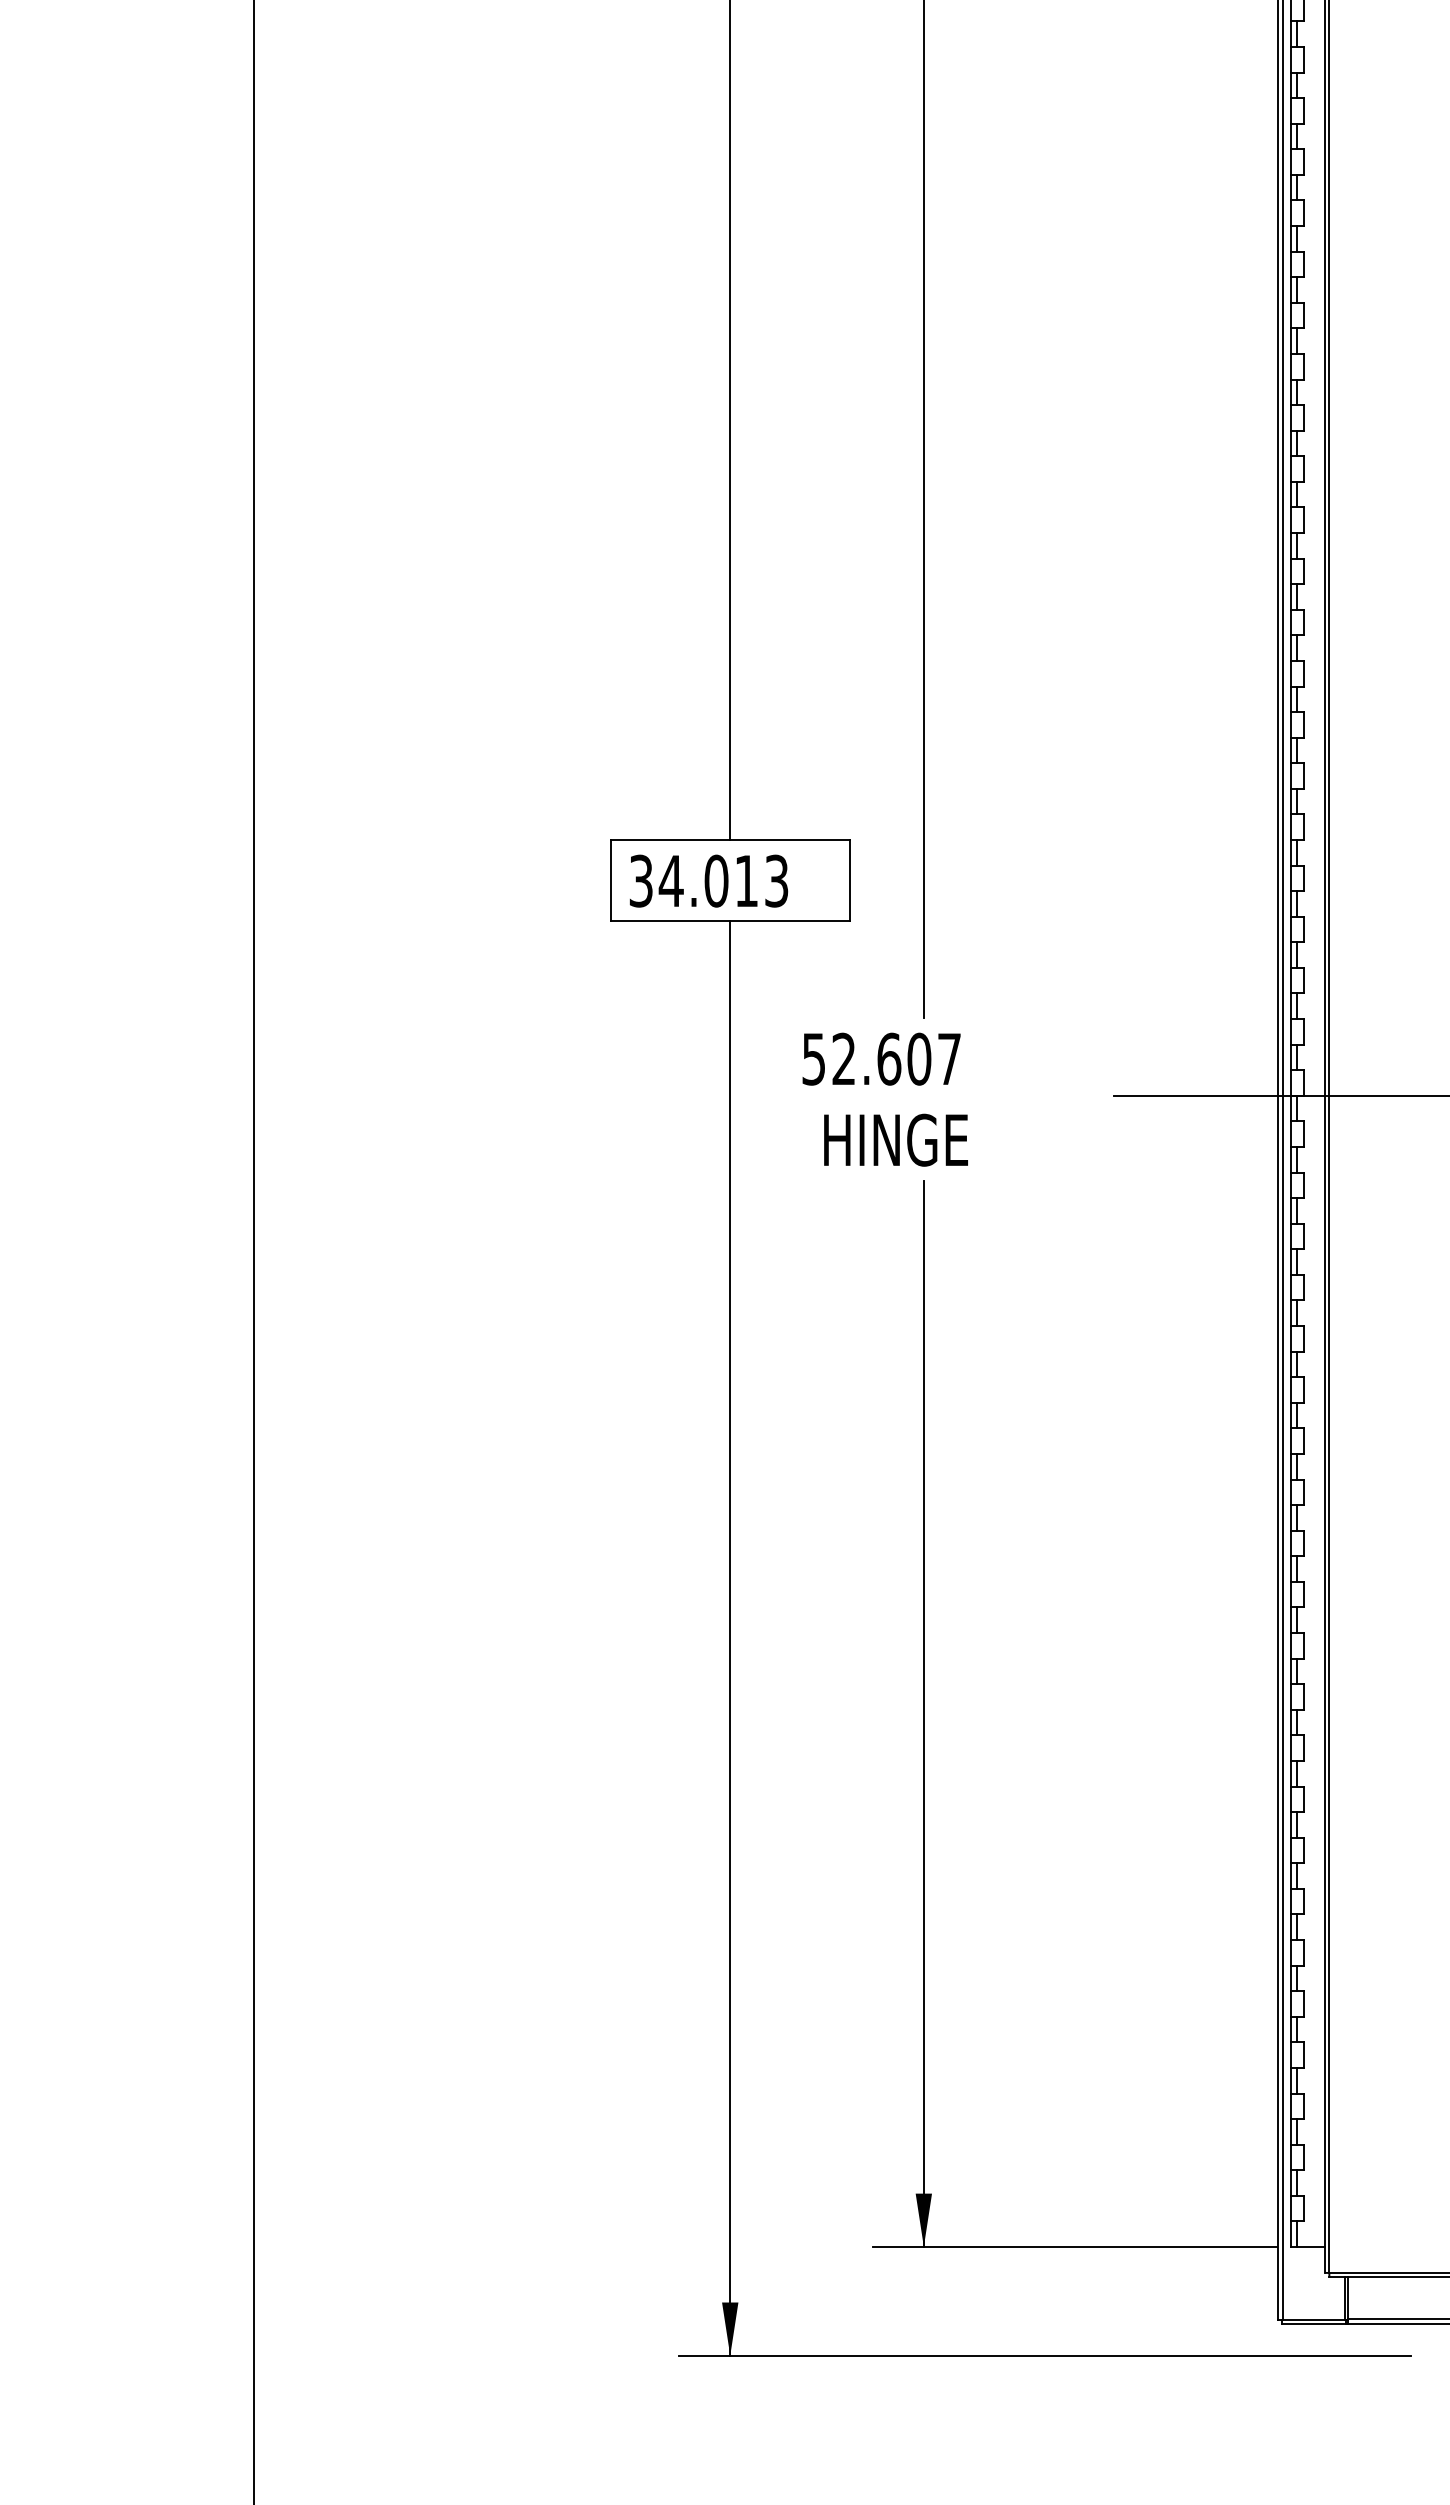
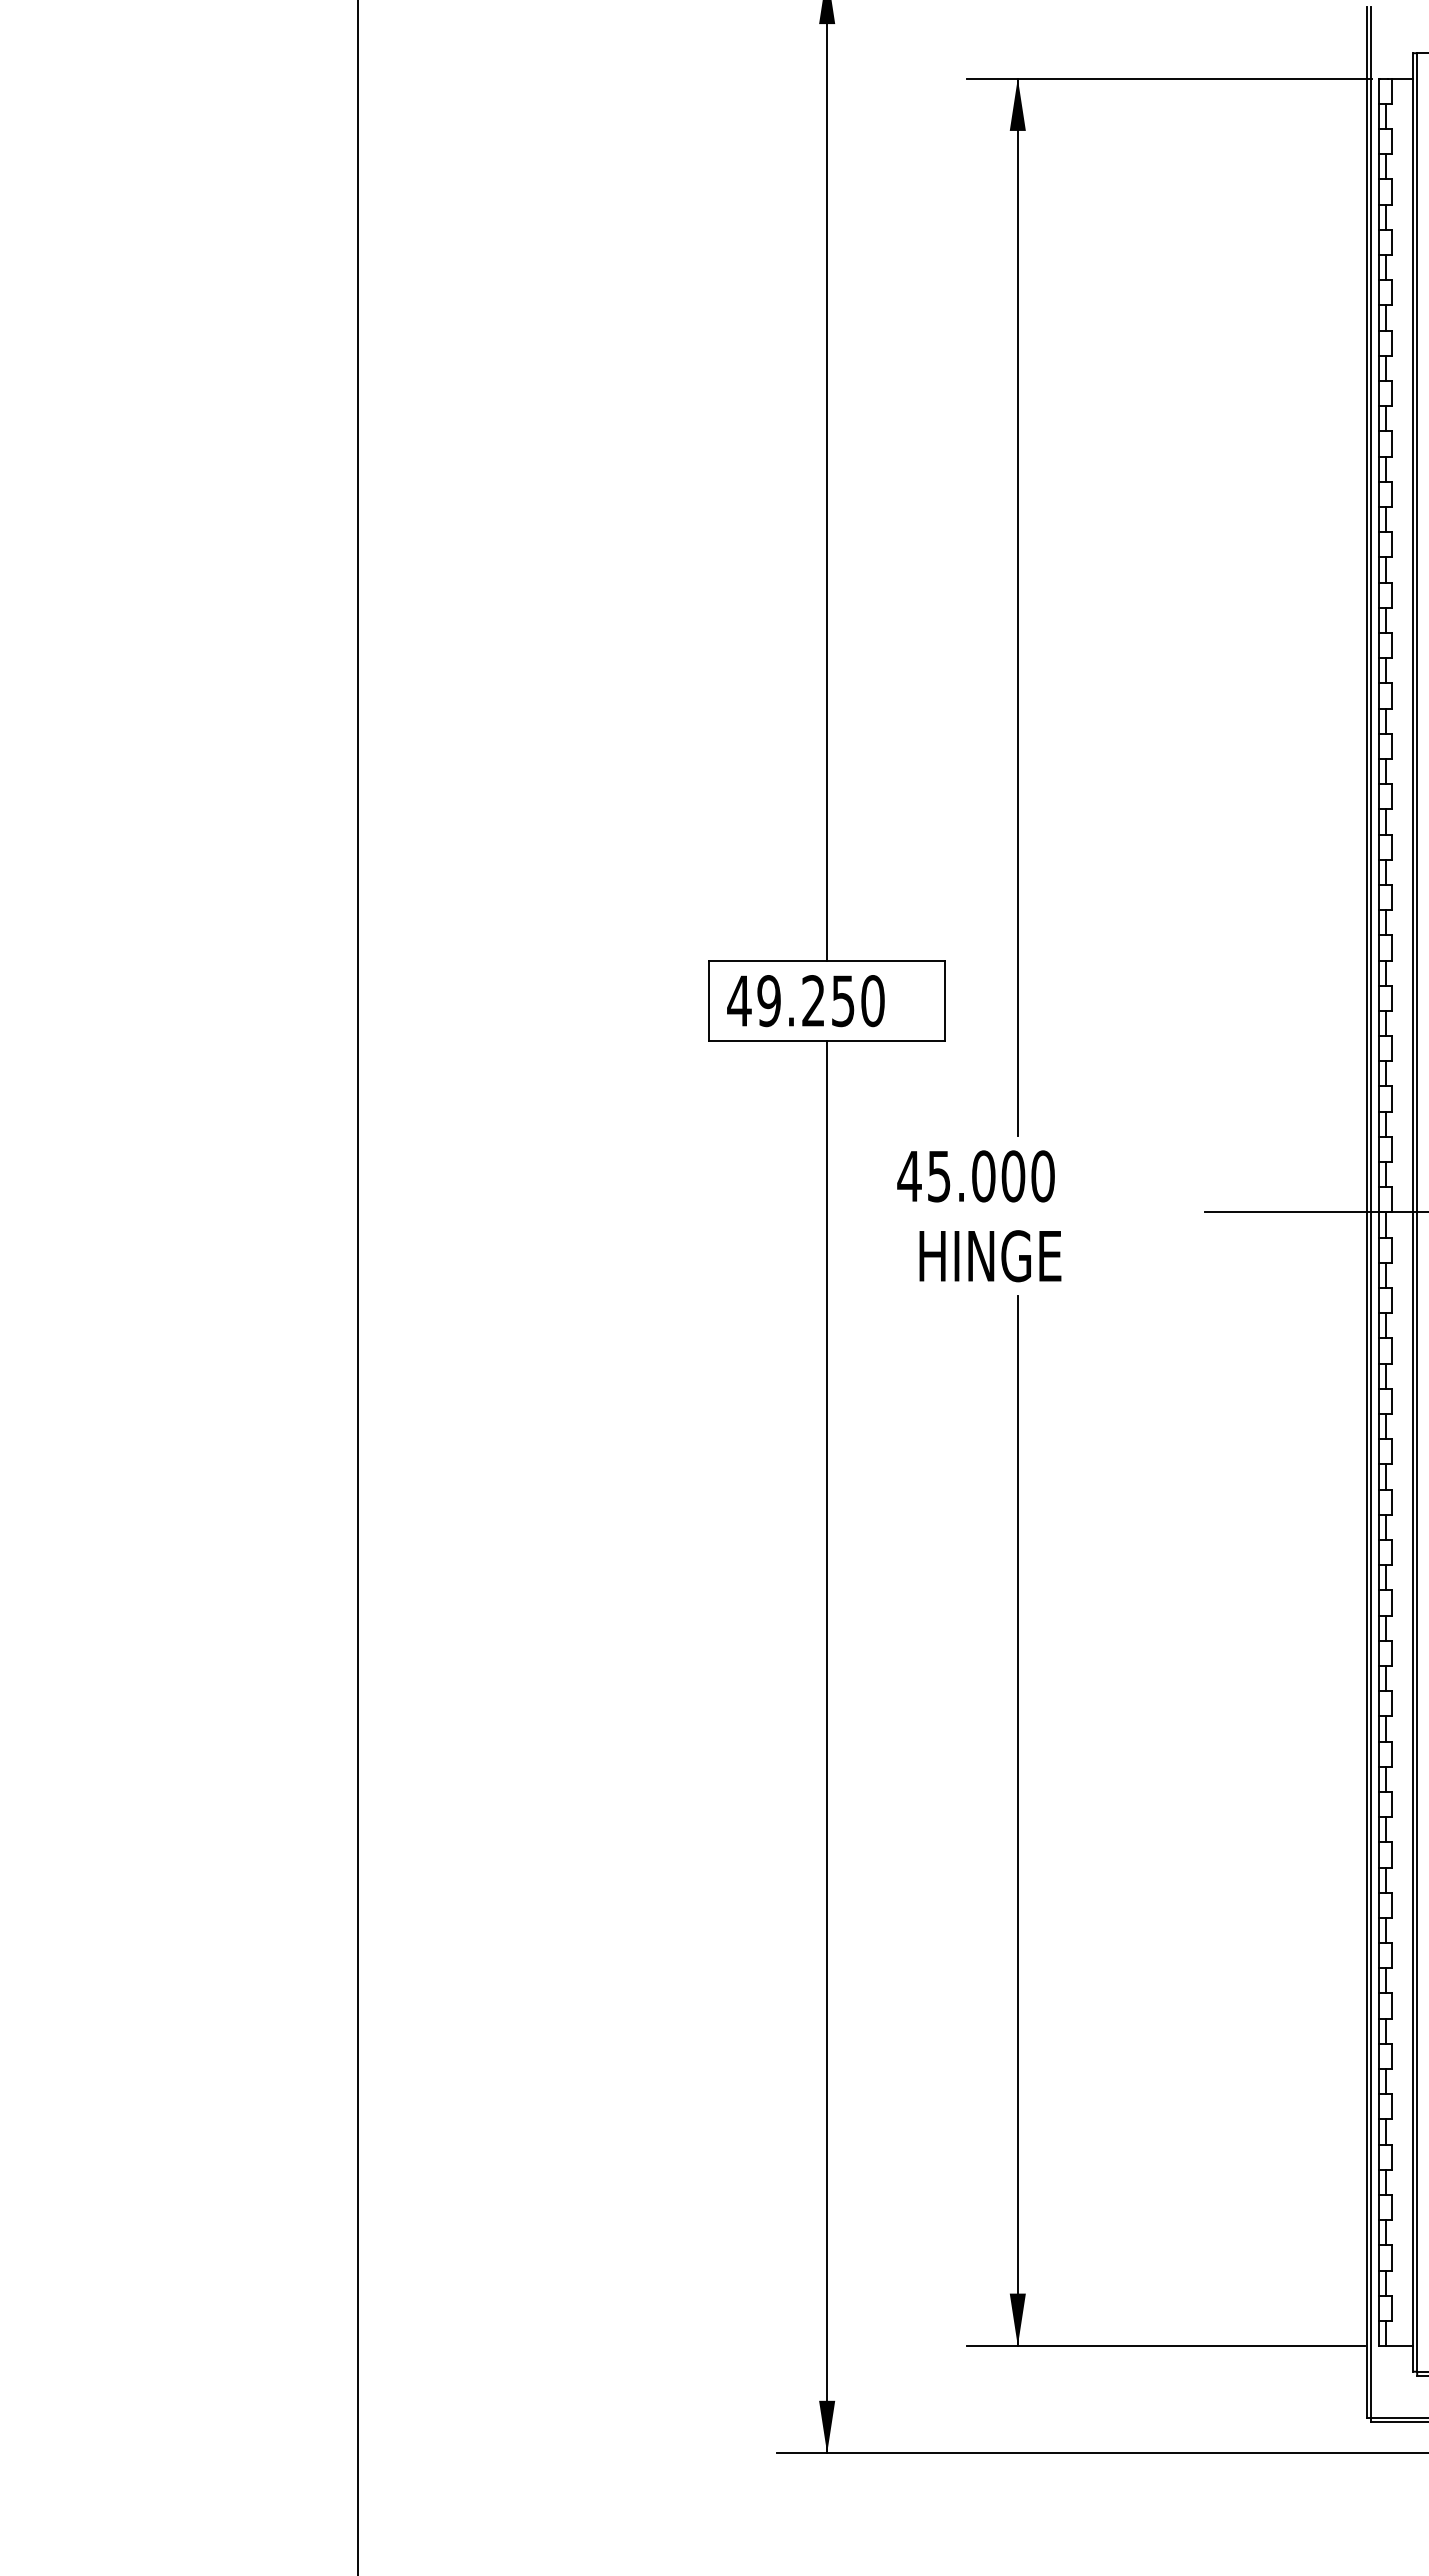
text: (708, 881) -> (805, 1001), 34.013 -> 49.250
text: (880, 1059) -> (975, 1176), 52.607 -> 45.000

